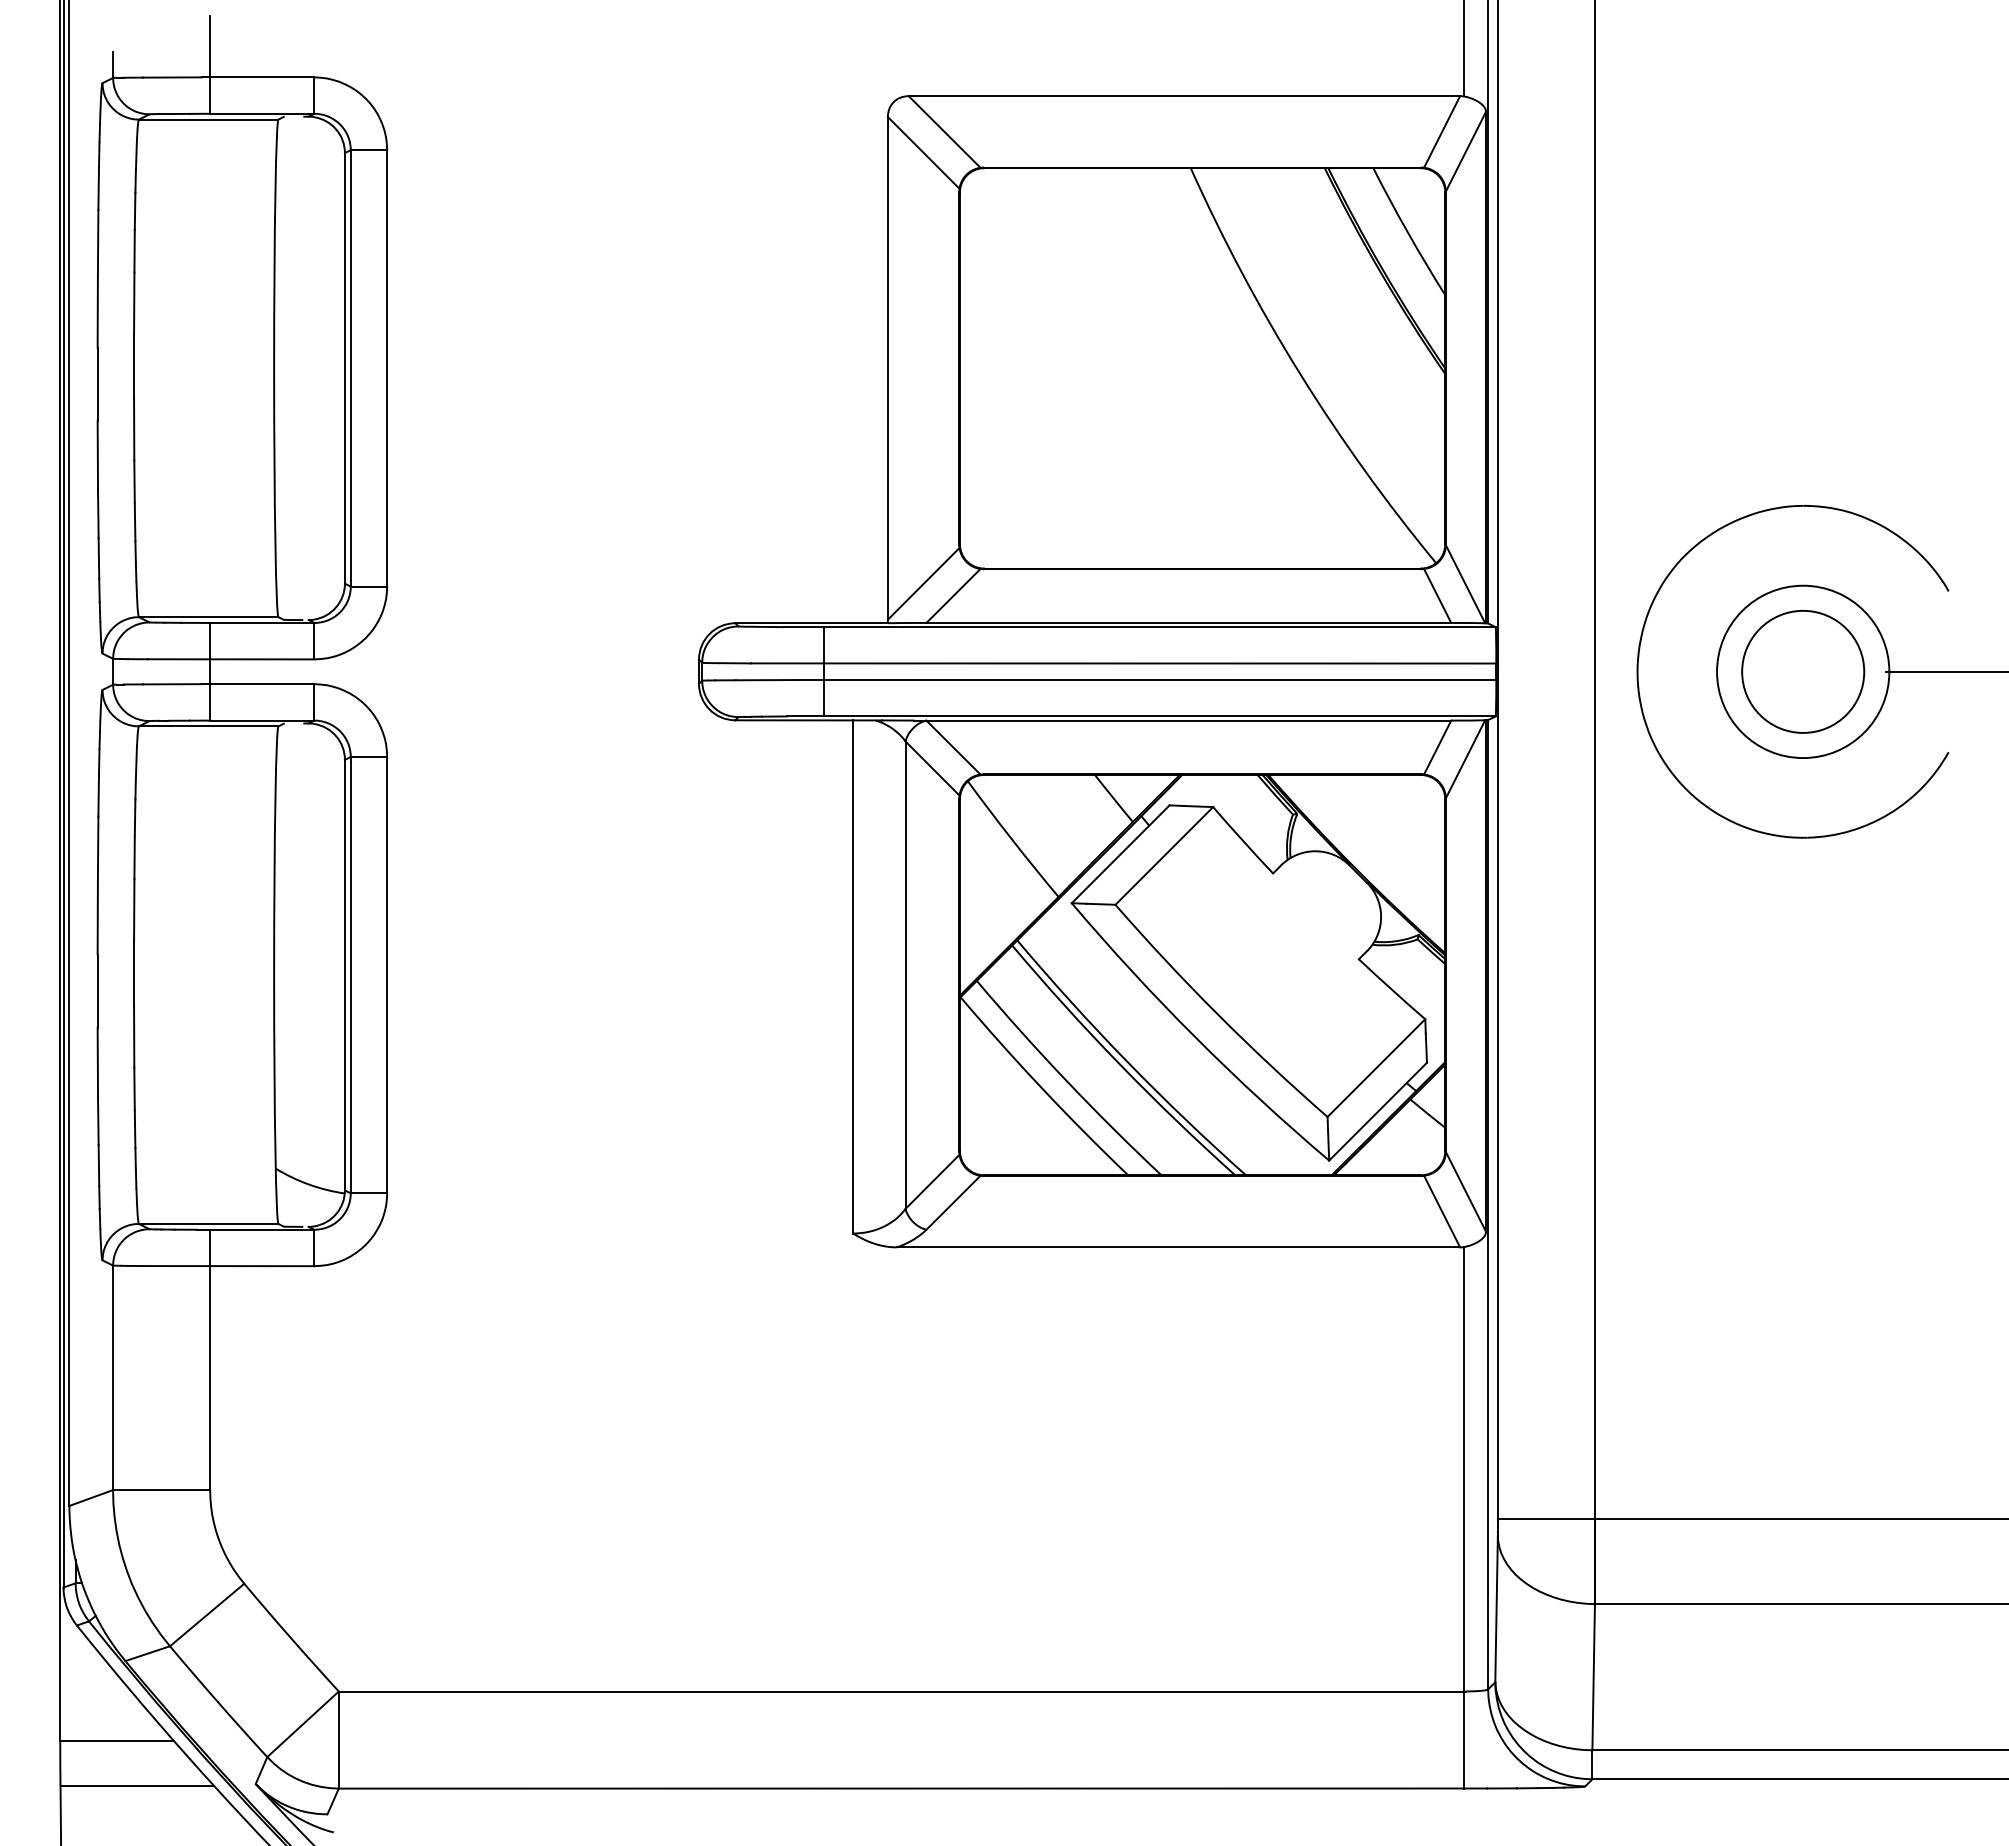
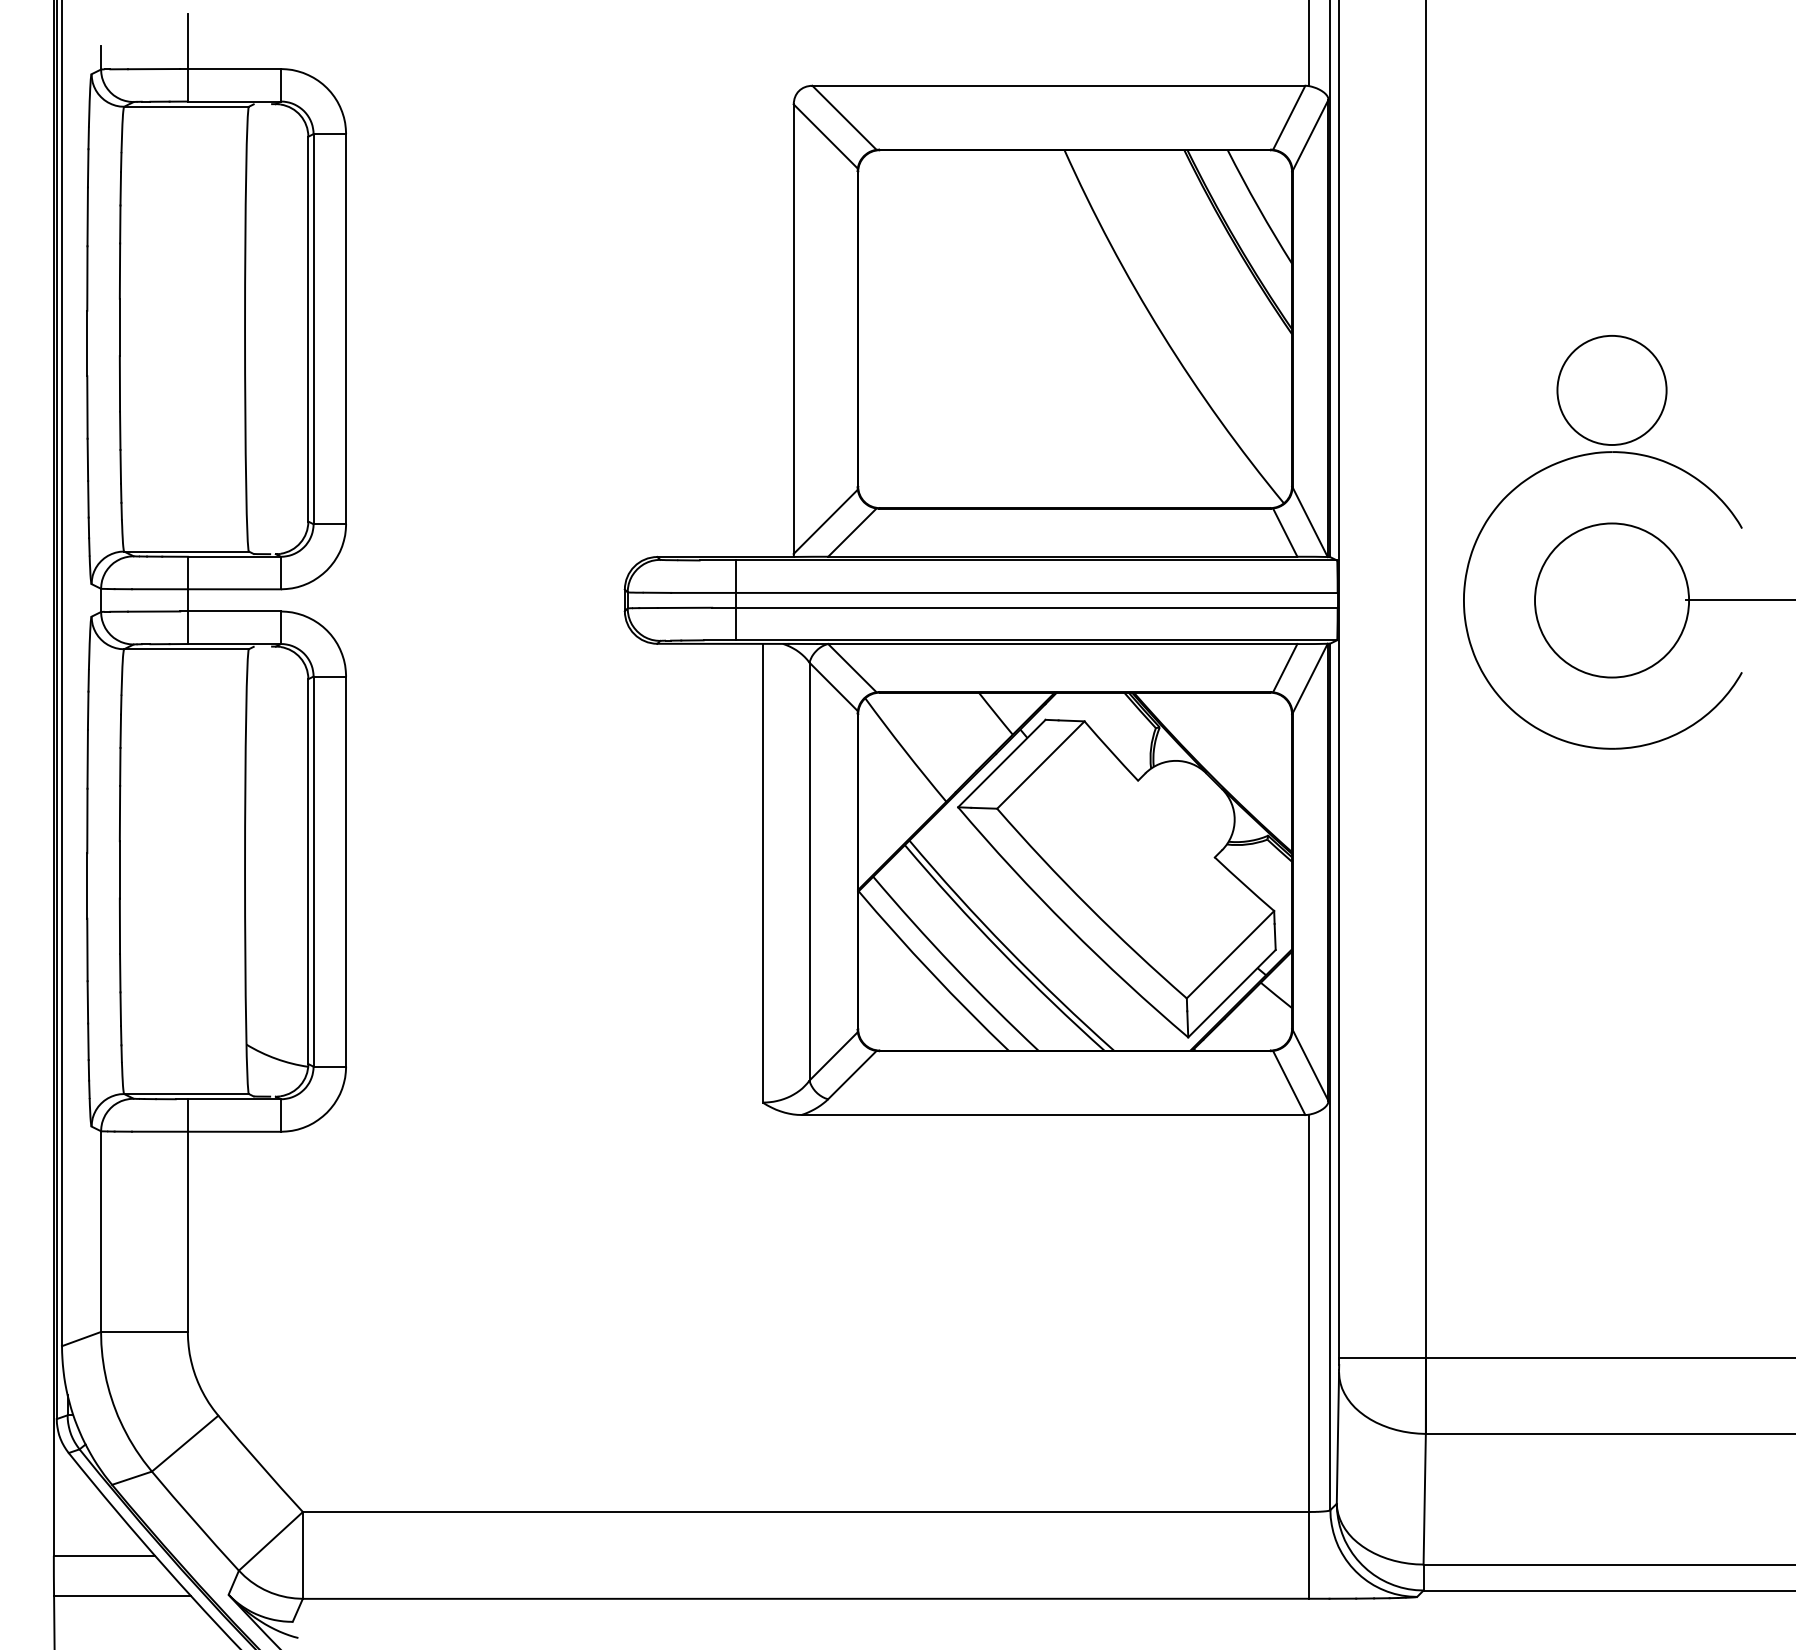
circle: (1803, 671) -> (1612, 390), moved

